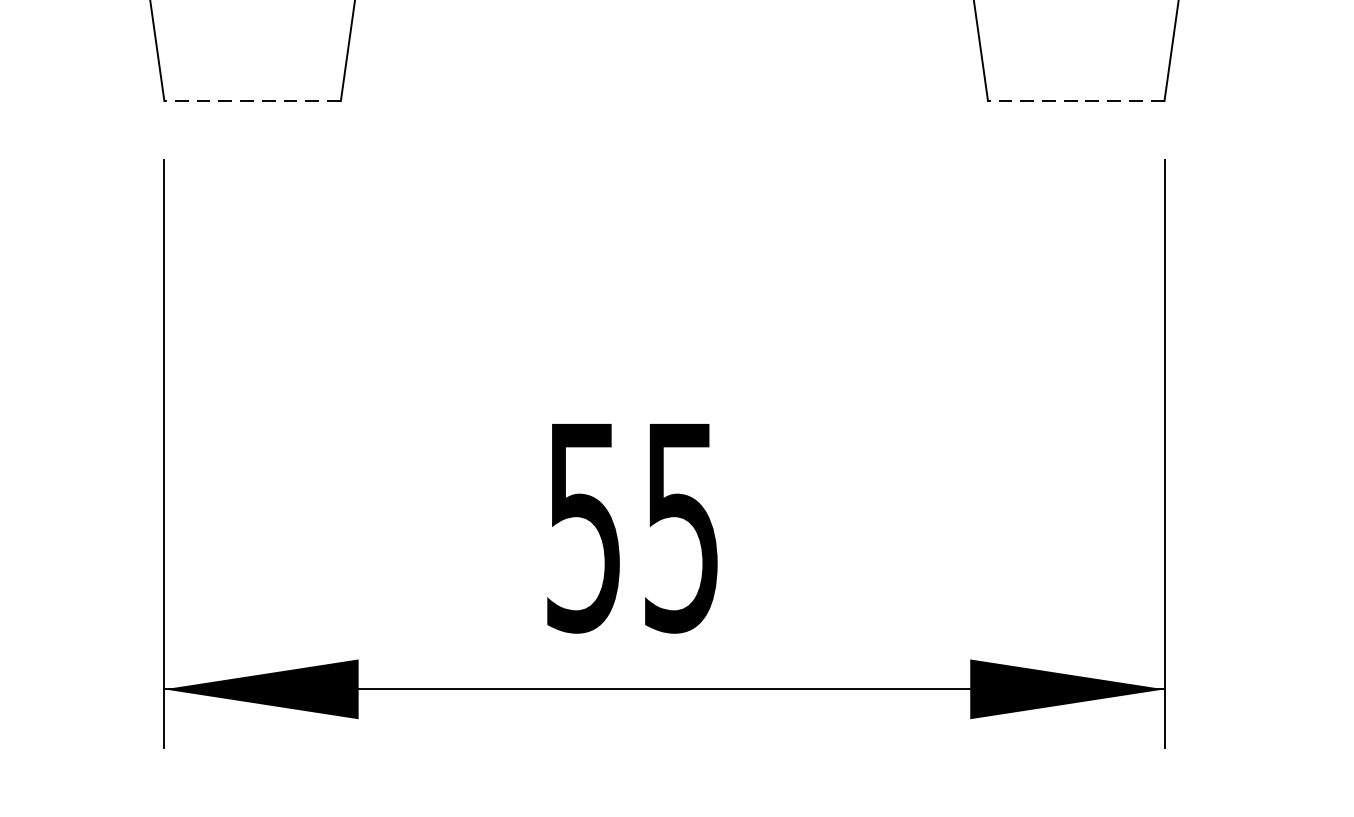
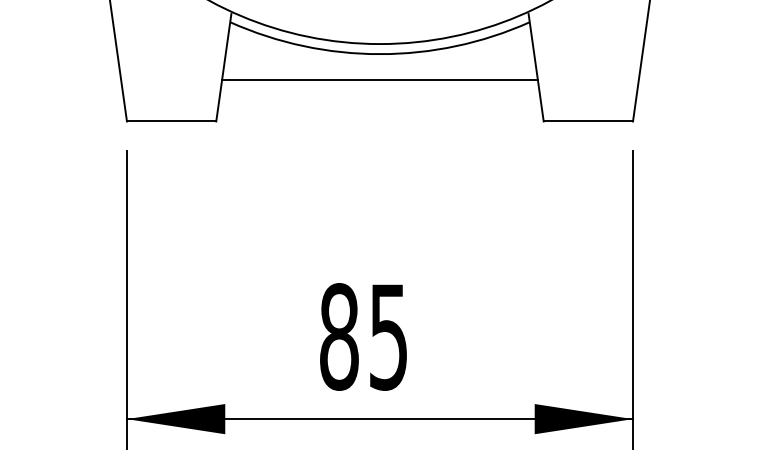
line: (663, 18) -> (379, 79), added
line: (252, 101) -> (171, 121), dashed -> solid
line: (1076, 101) -> (588, 121), dashed -> solid
text: (584, 526) -> (339, 336), 55 -> 85

